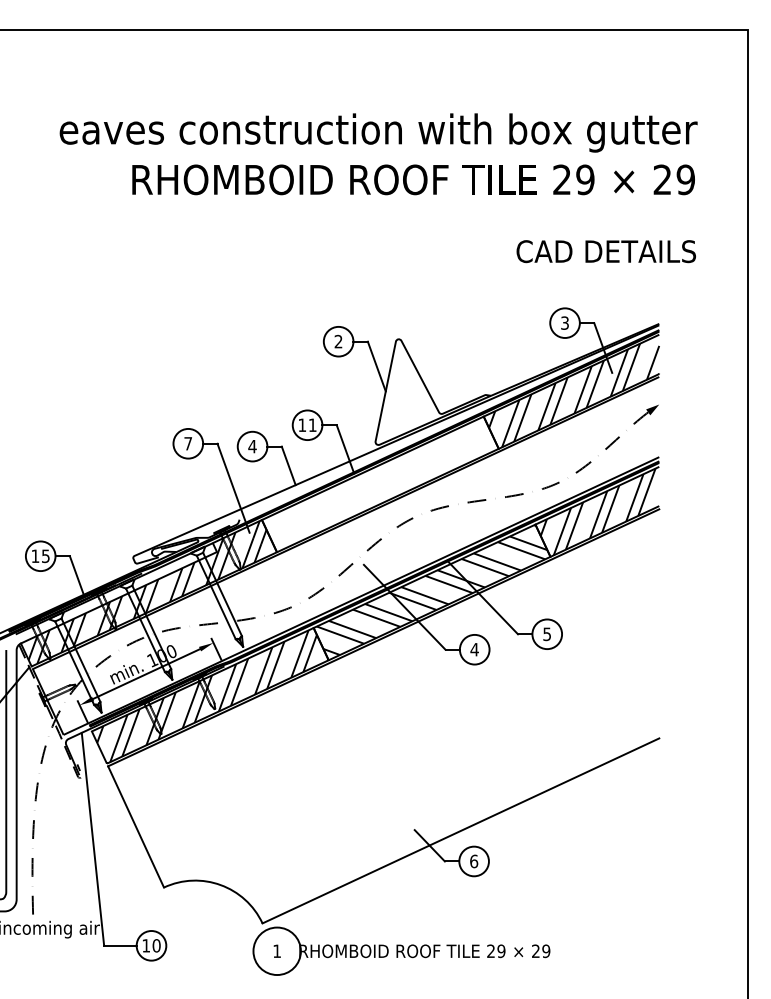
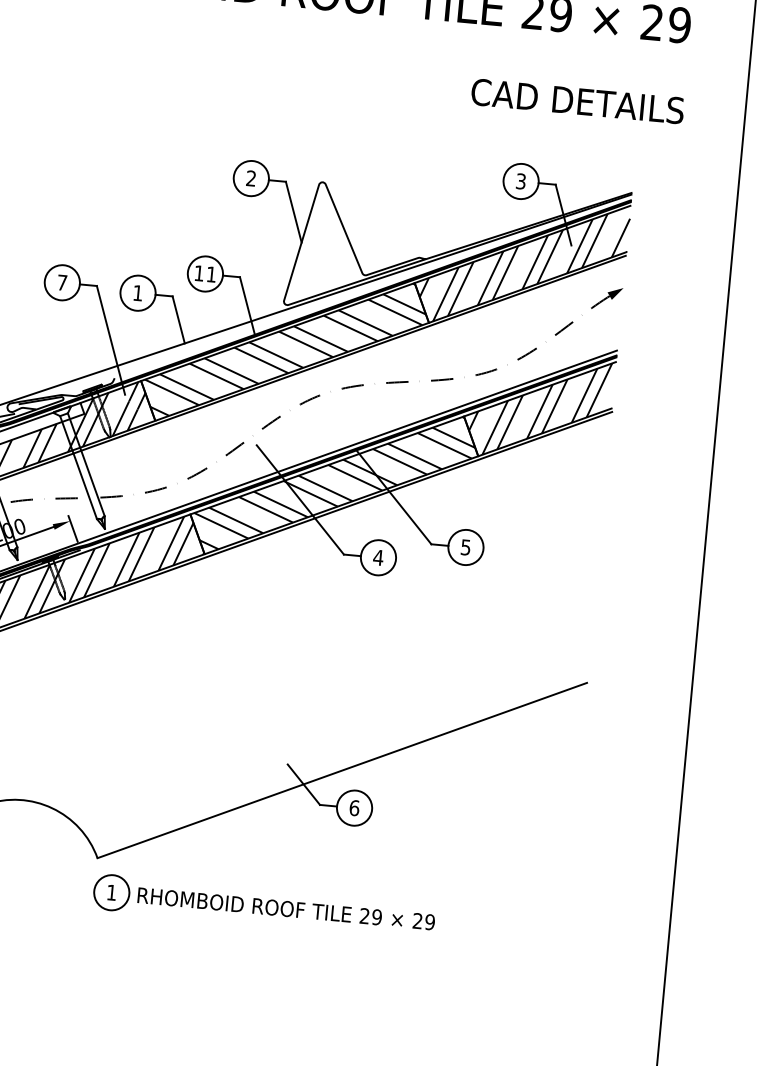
text: (252, 446) -> (137, 293), 4 -> 1
hatch: (380, 482) -> (285, 349), added
circle: (277, 951) -> (112, 893), size x0.62

